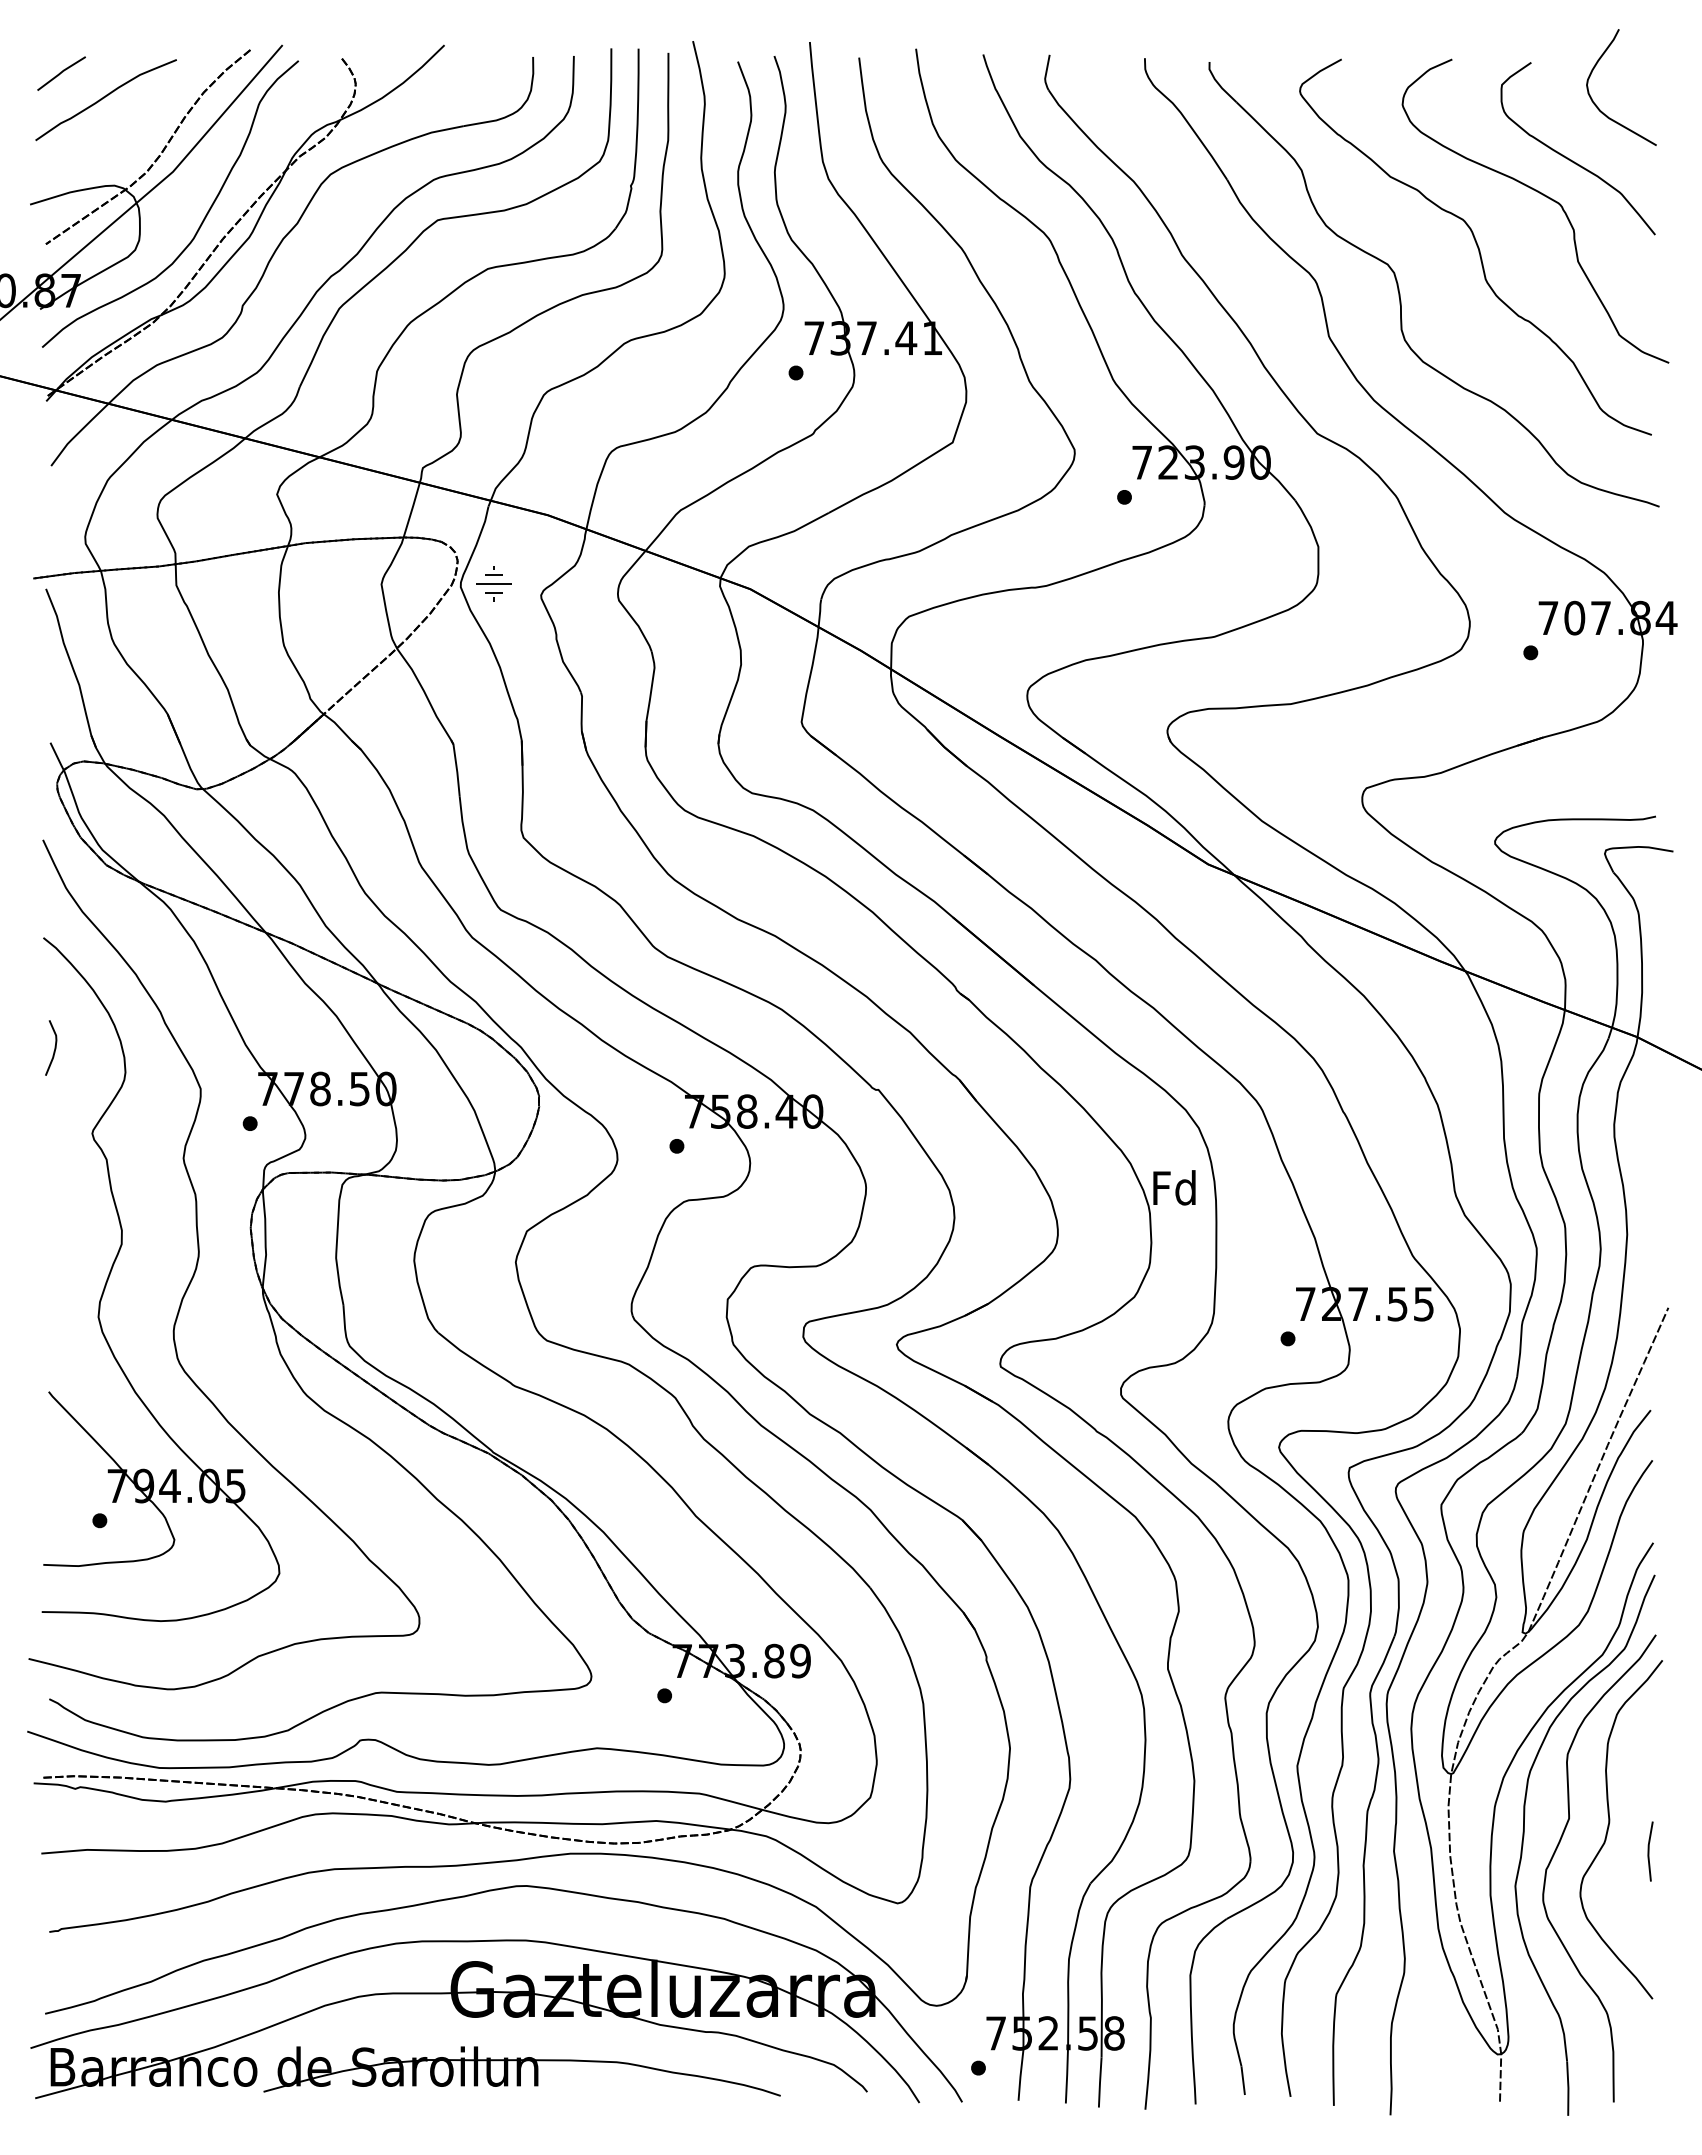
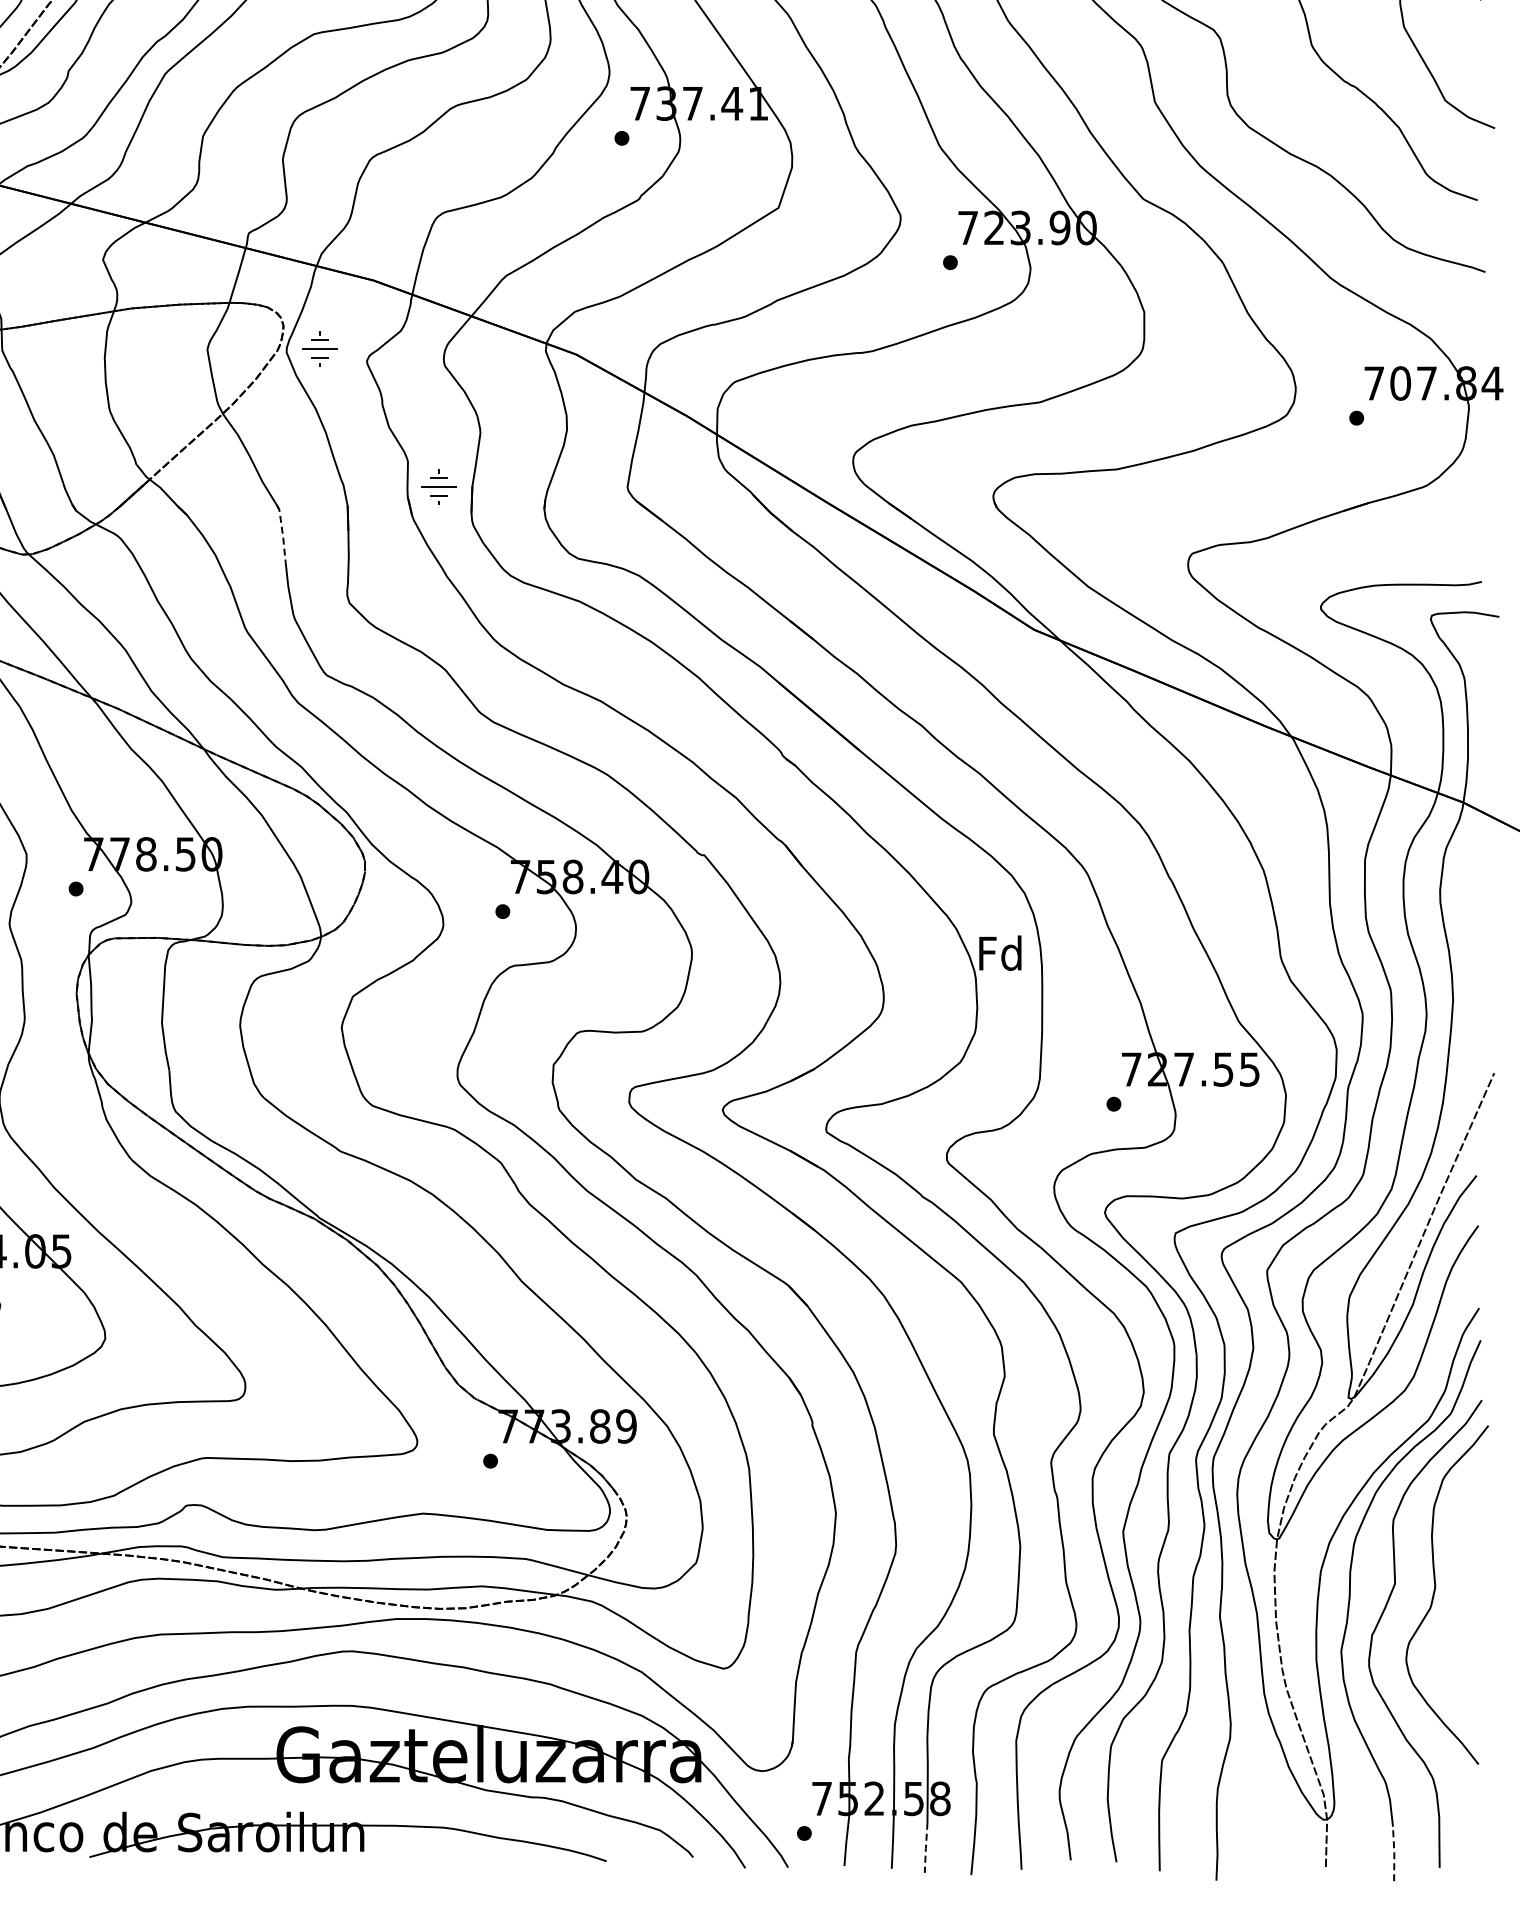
part: (612, 721) -> (438, 486), added
line: (456, 768) -> (282, 533), solid -> dashed
line: (1649, 1851) -> (1475, 1616), removed
line: (1100, 2082) -> (926, 1847), solid -> dashed
line: (1568, 2088) -> (1394, 1853), solid -> dashed

